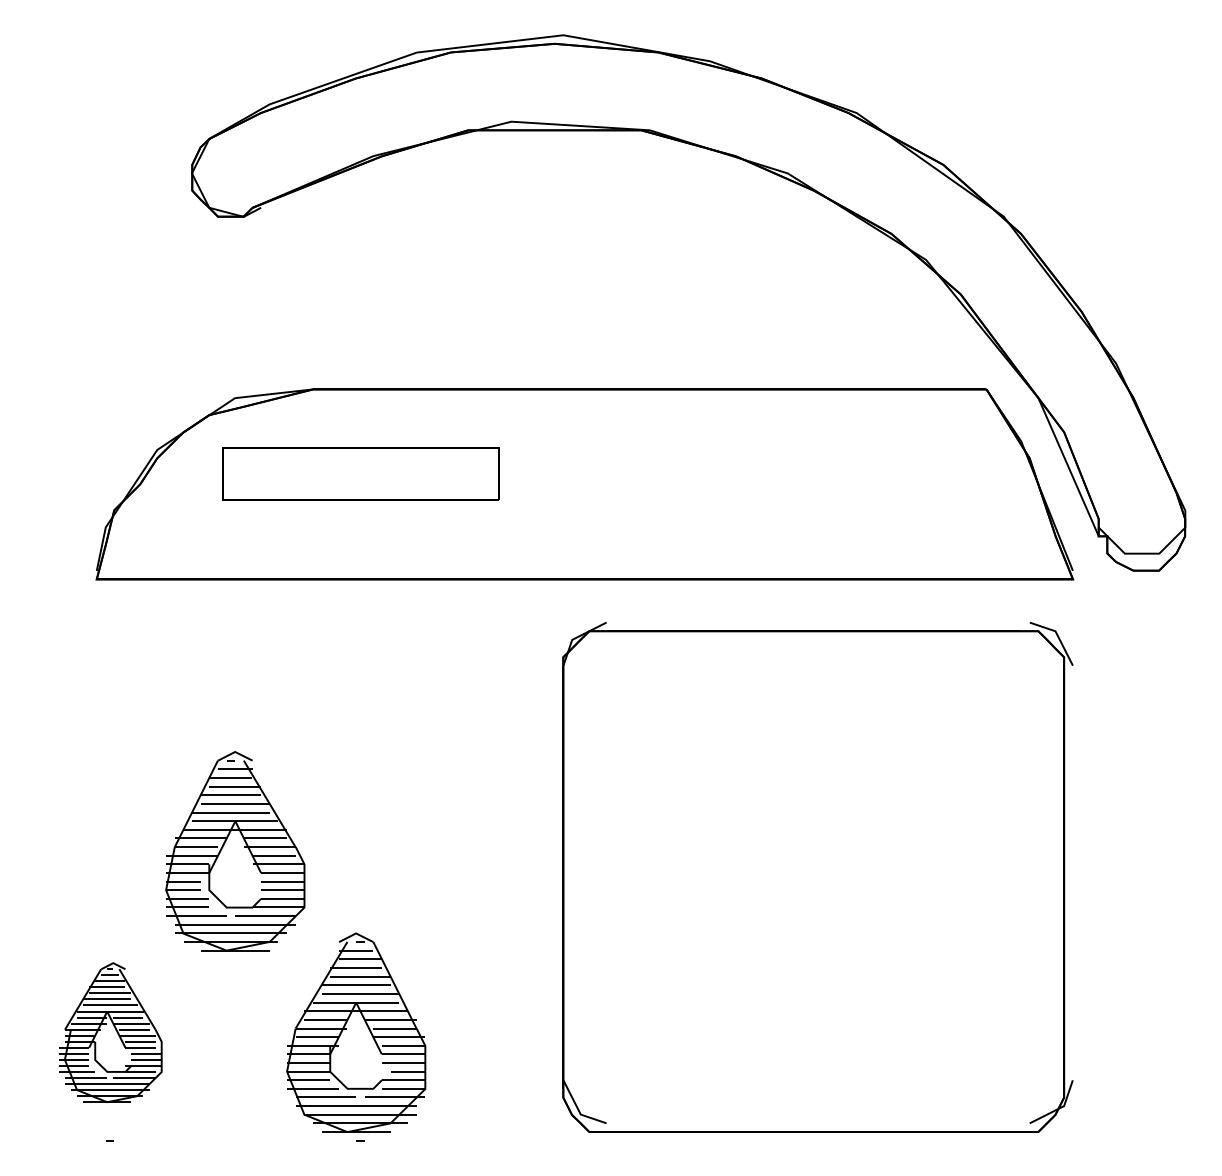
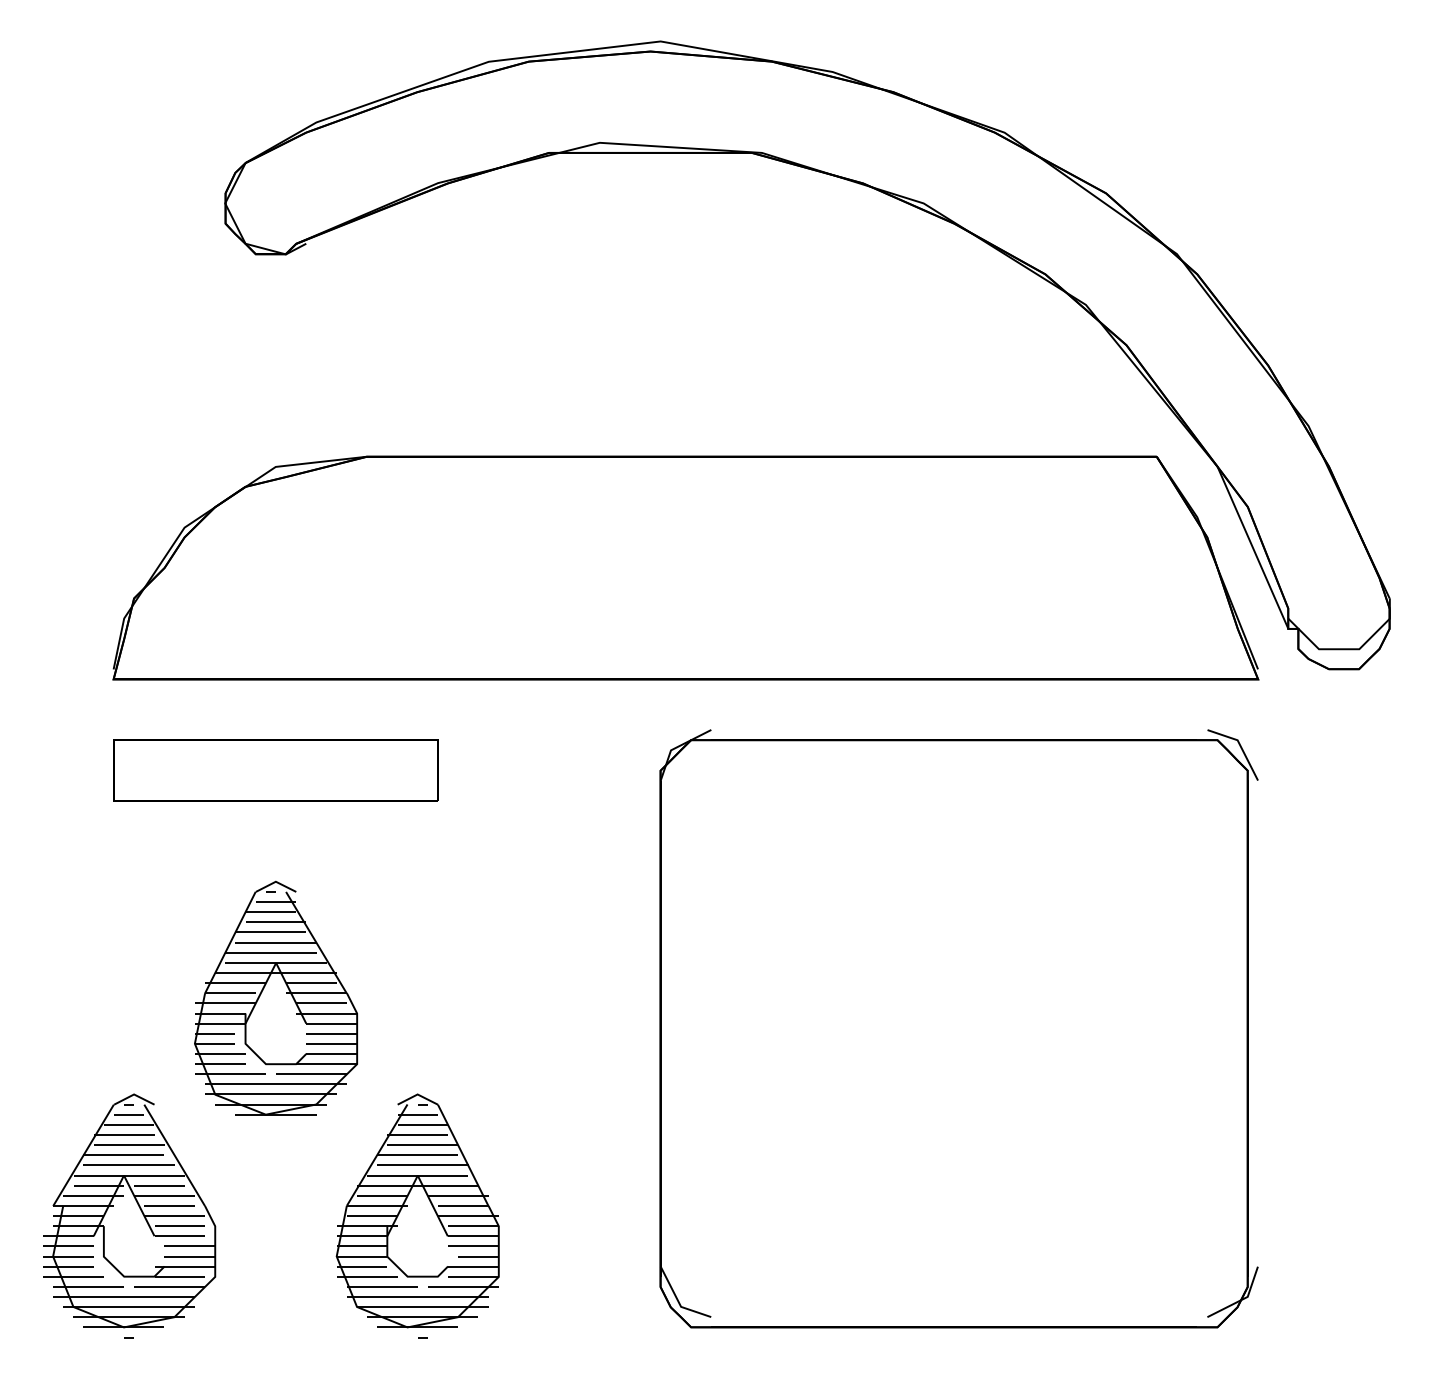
part: (360, 473) -> (275, 769), moved
part: (110, 1032) -> (129, 1210), size x1.43

